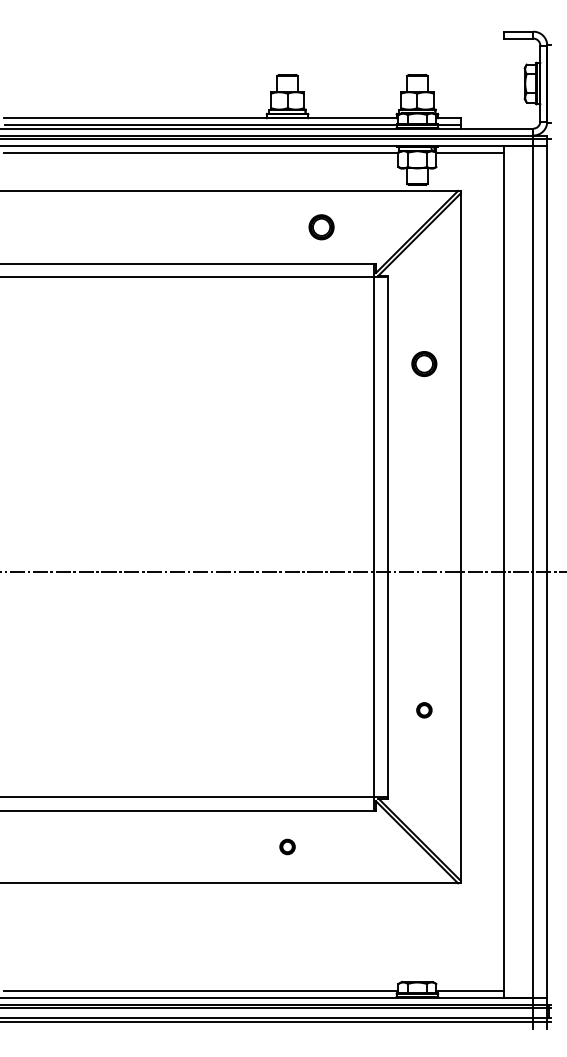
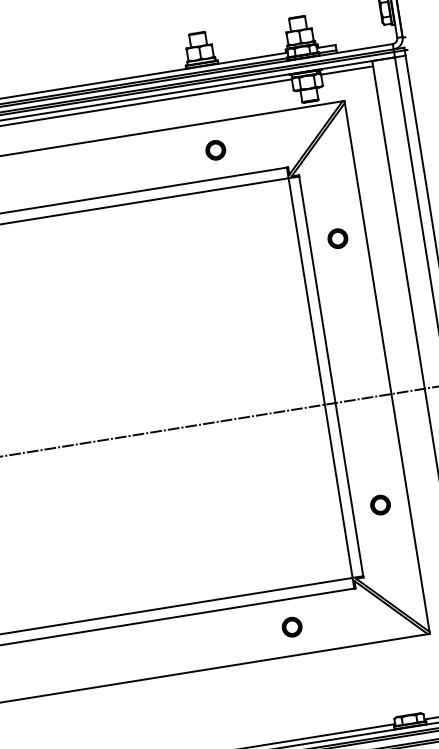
part: (321, 227) -> (215, 150), moved
part: (424, 710) -> (380, 505), size x1.67
part: (287, 846) -> (292, 626), size x1.67

